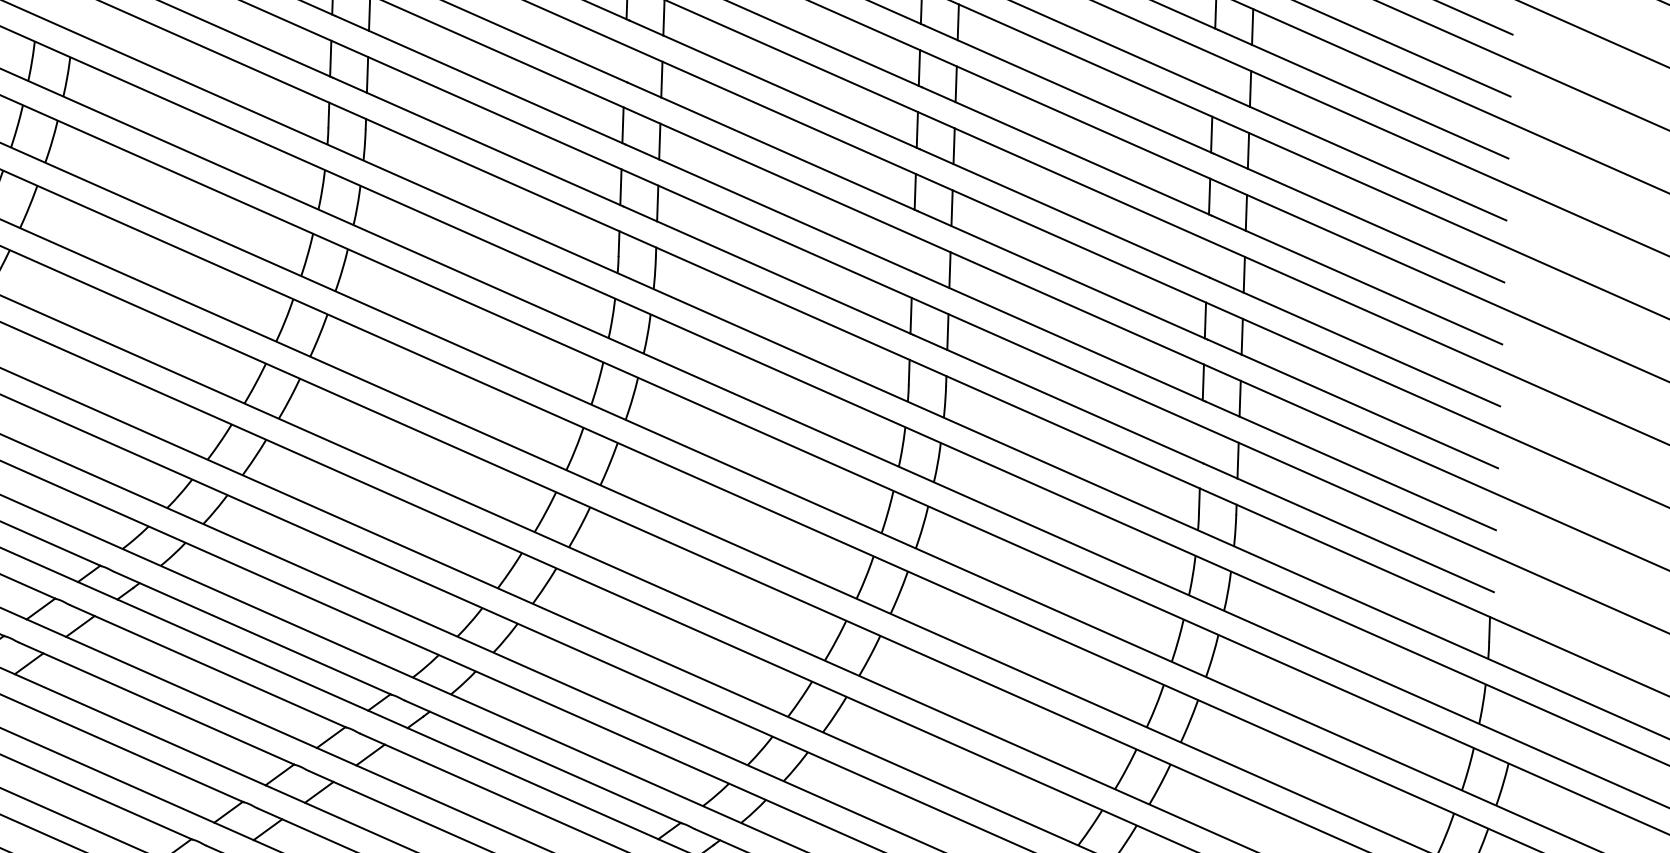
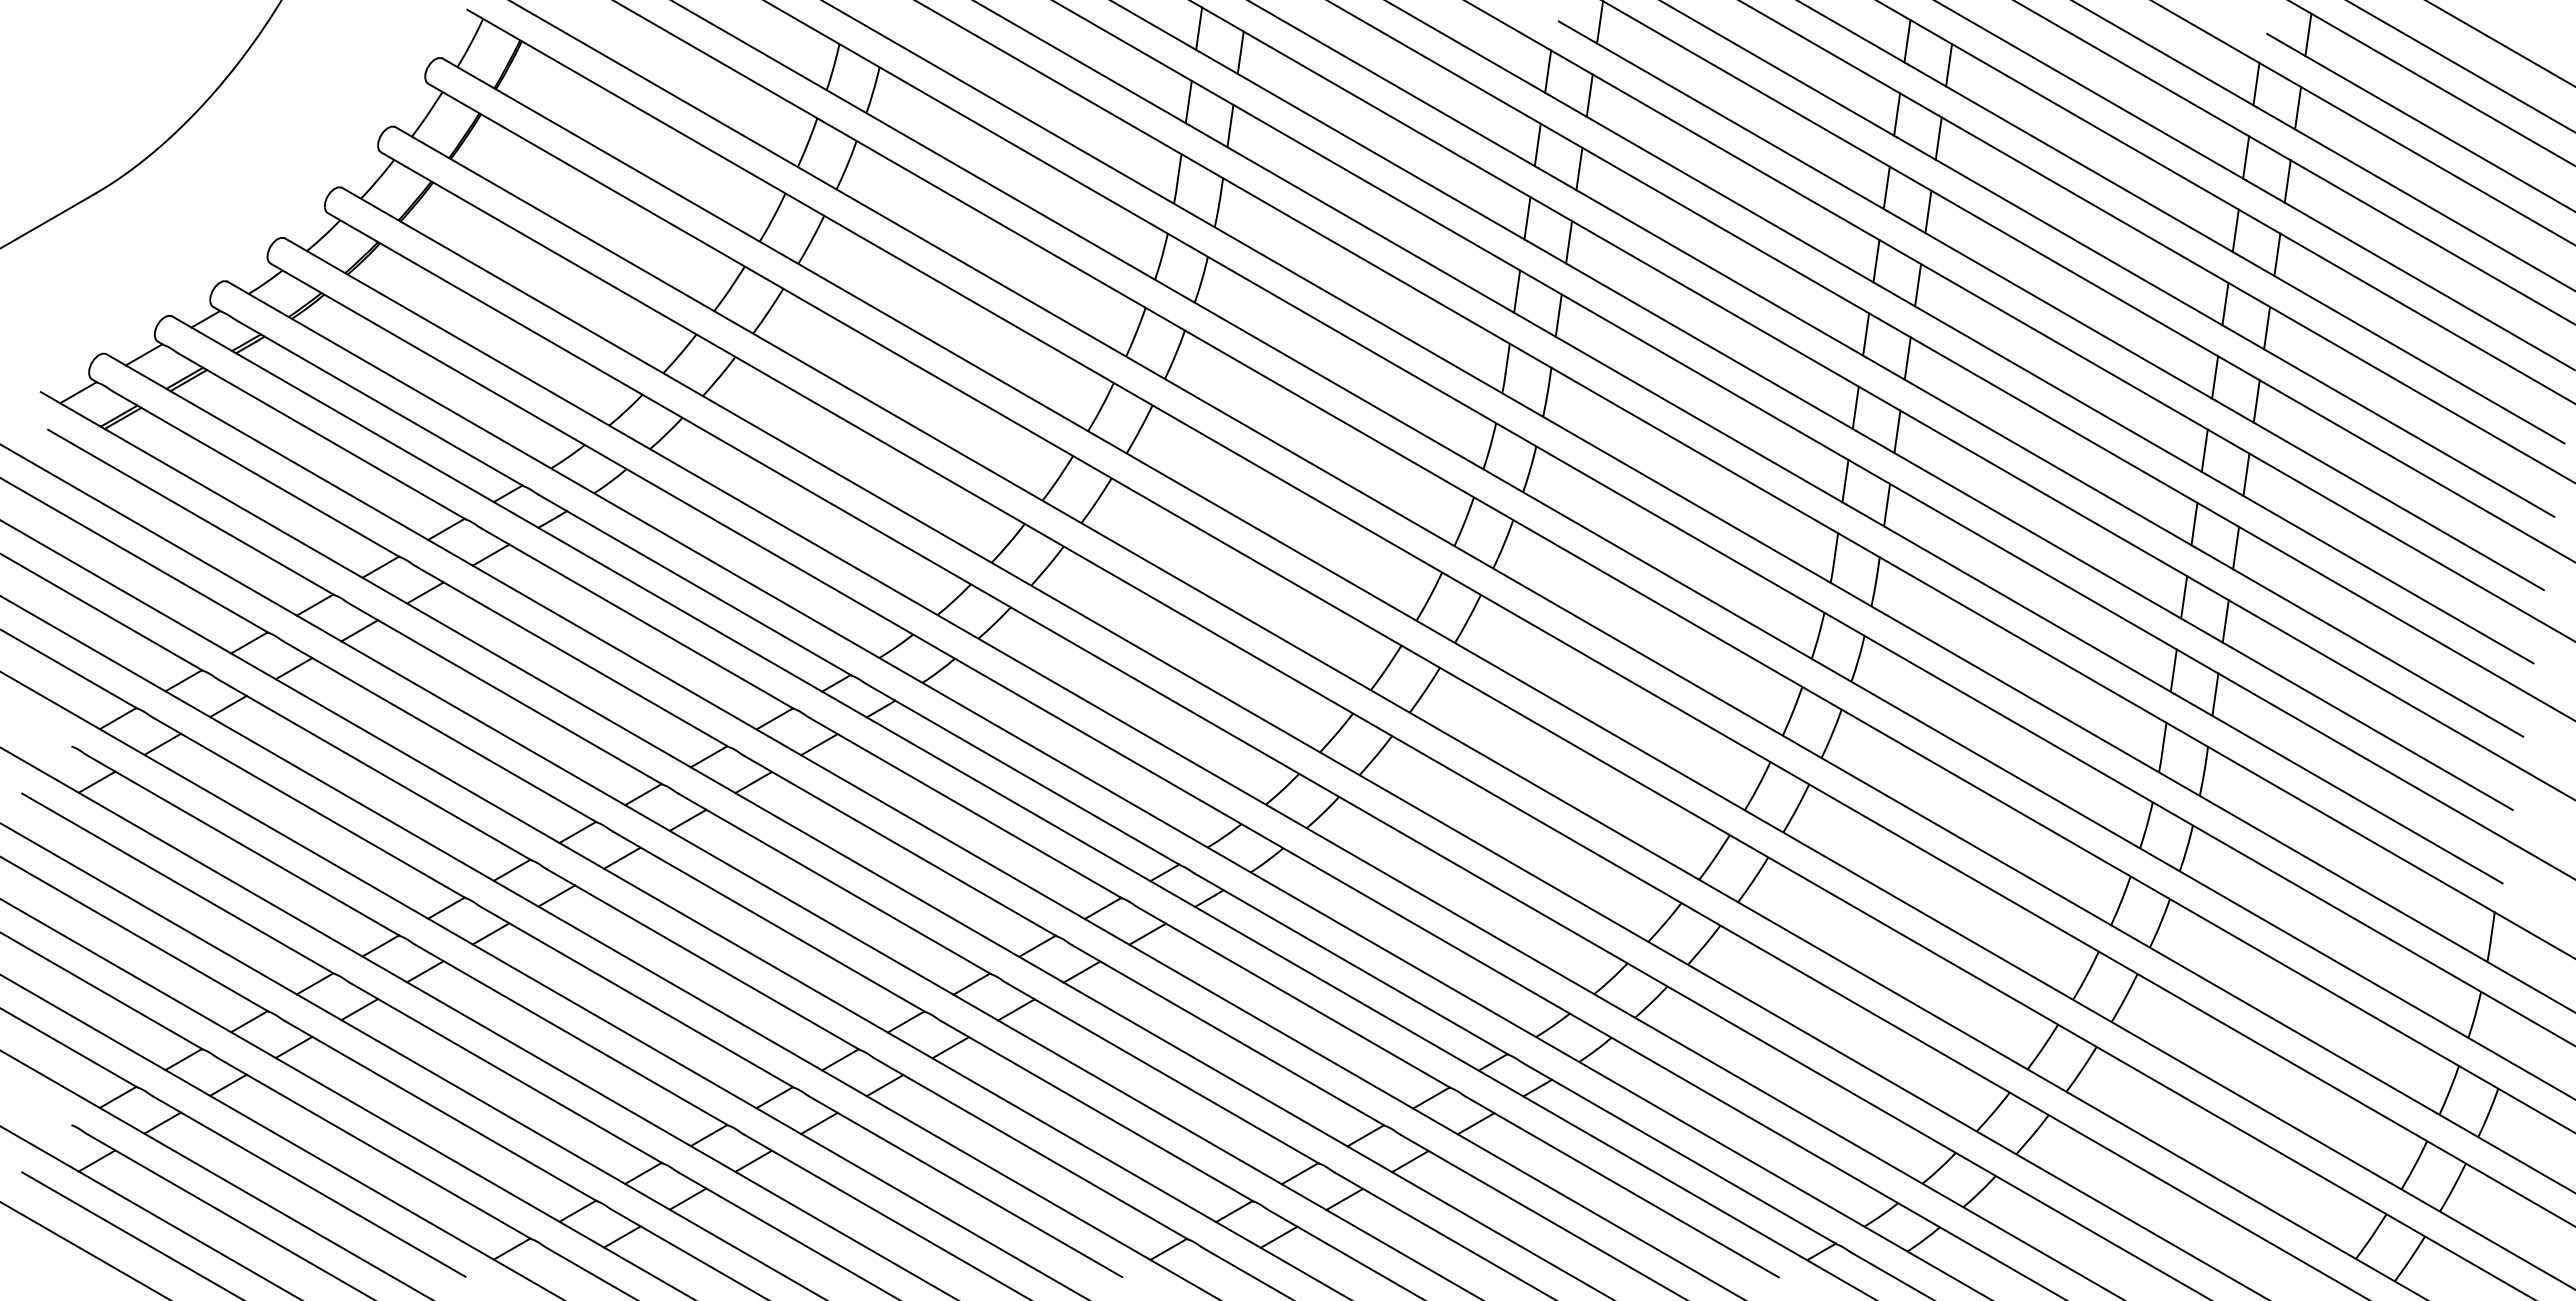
line: (624, 62) -> (1537, 144), added
line: (1213, 72) -> (2235, 230), added
line: (912, 253) -> (1855, 407), added
line: (1207, 258) -> (2204, 450), added
line: (1201, 444) -> (2173, 670), added

